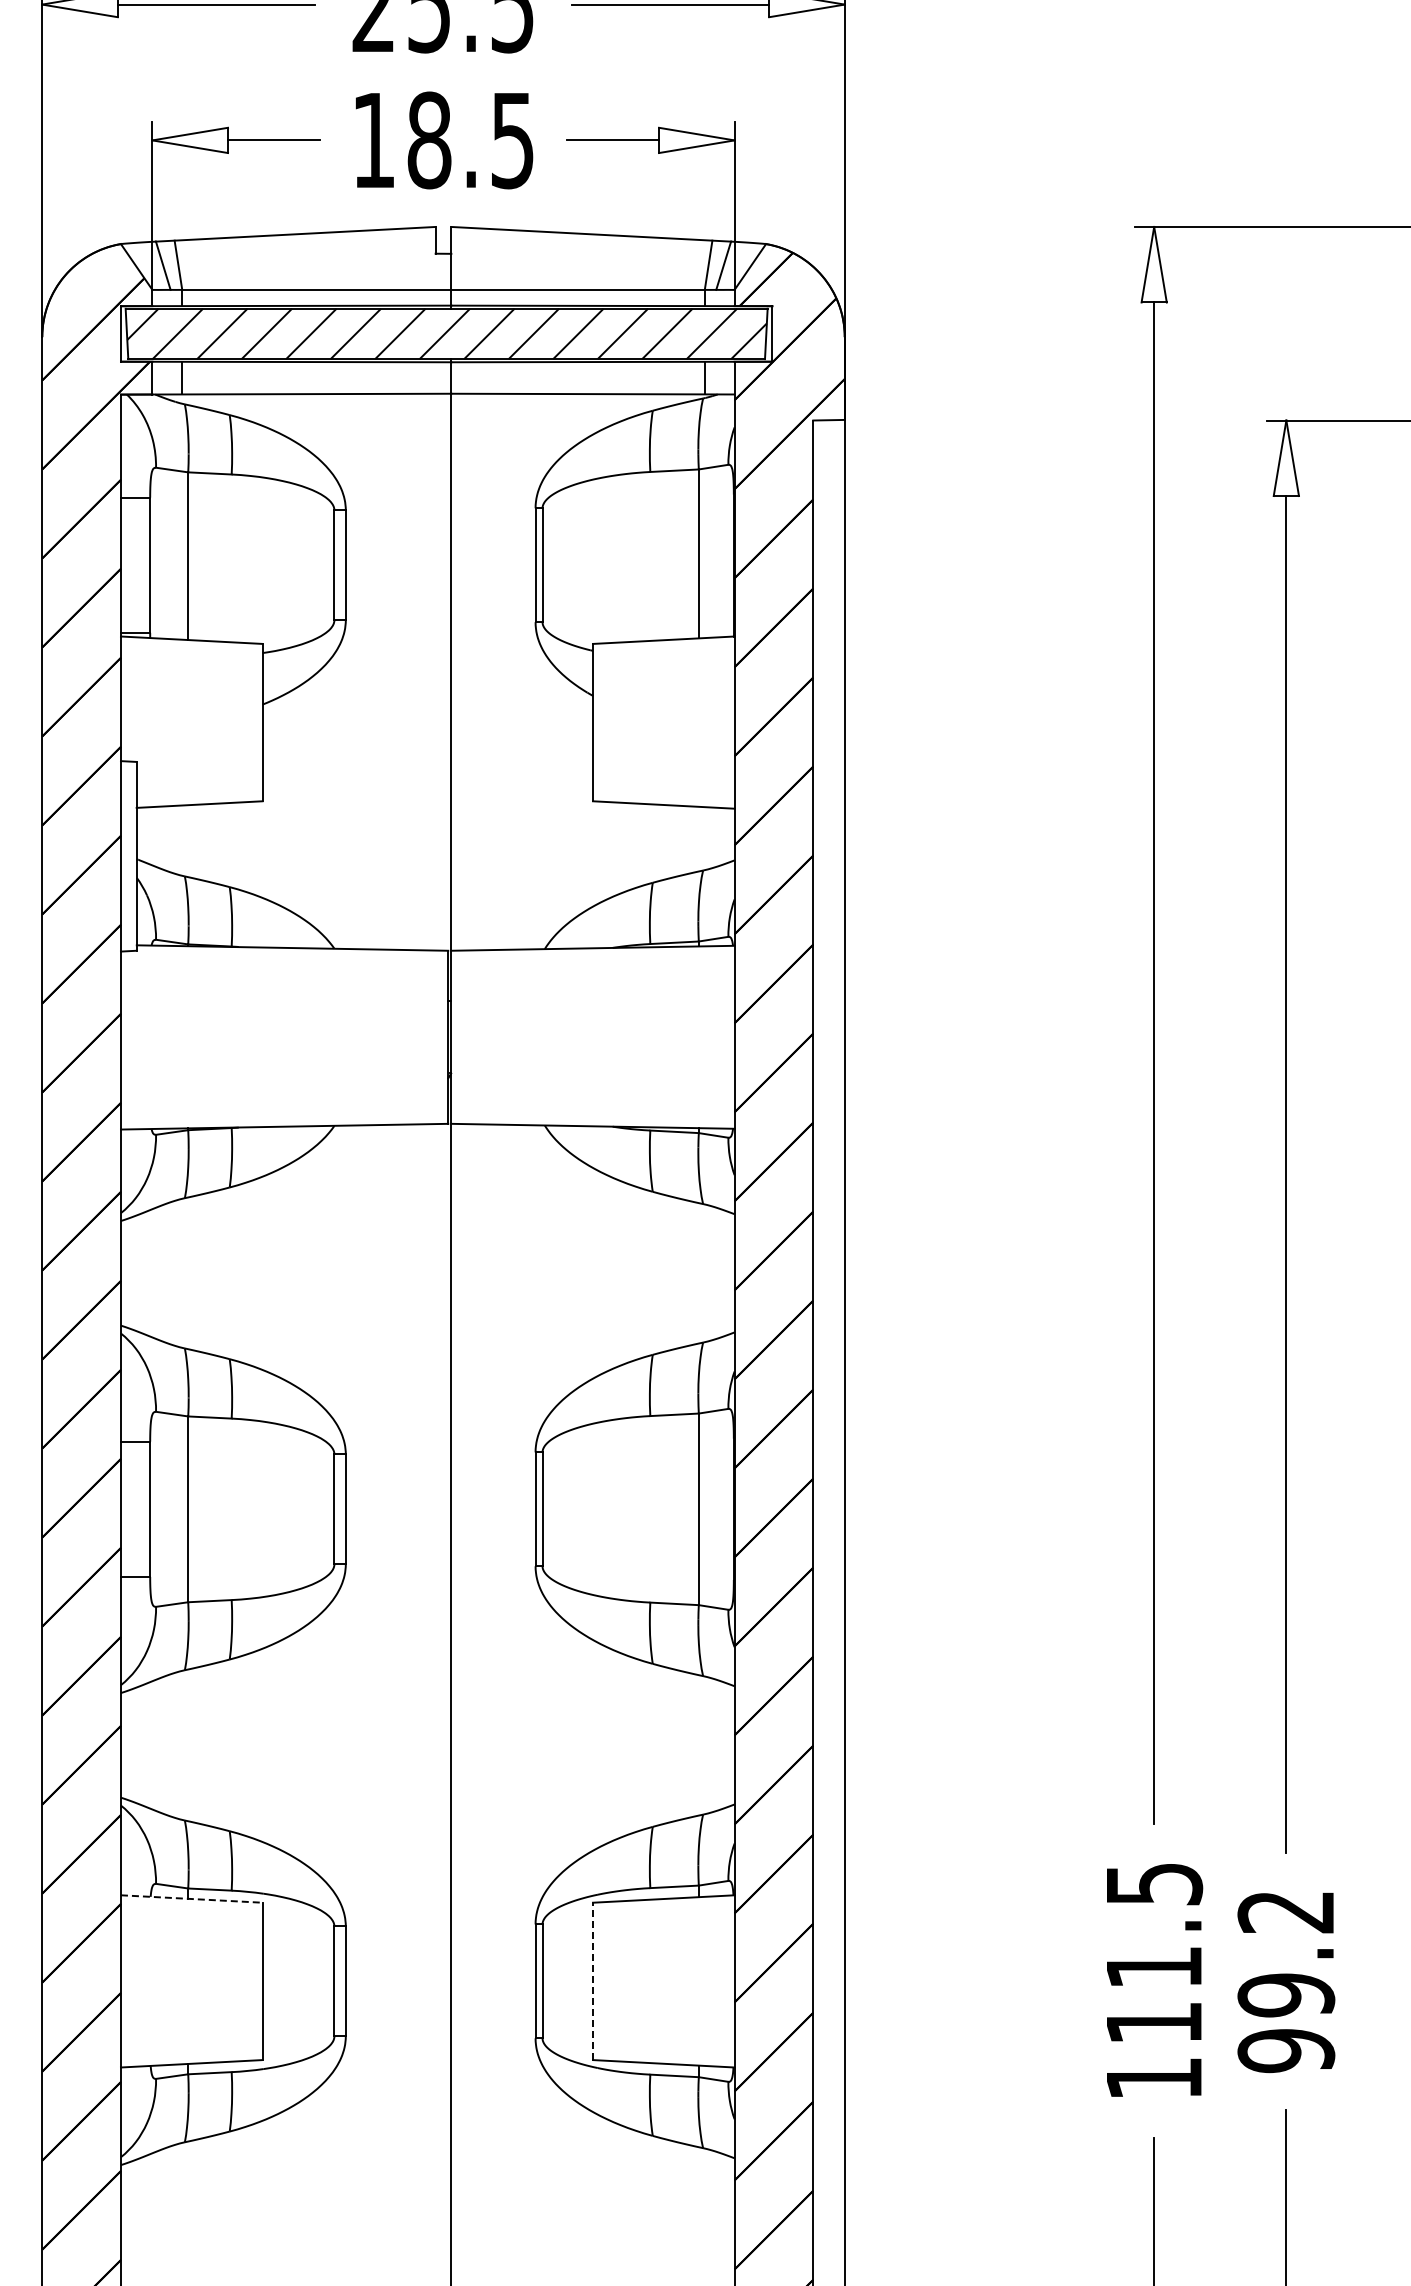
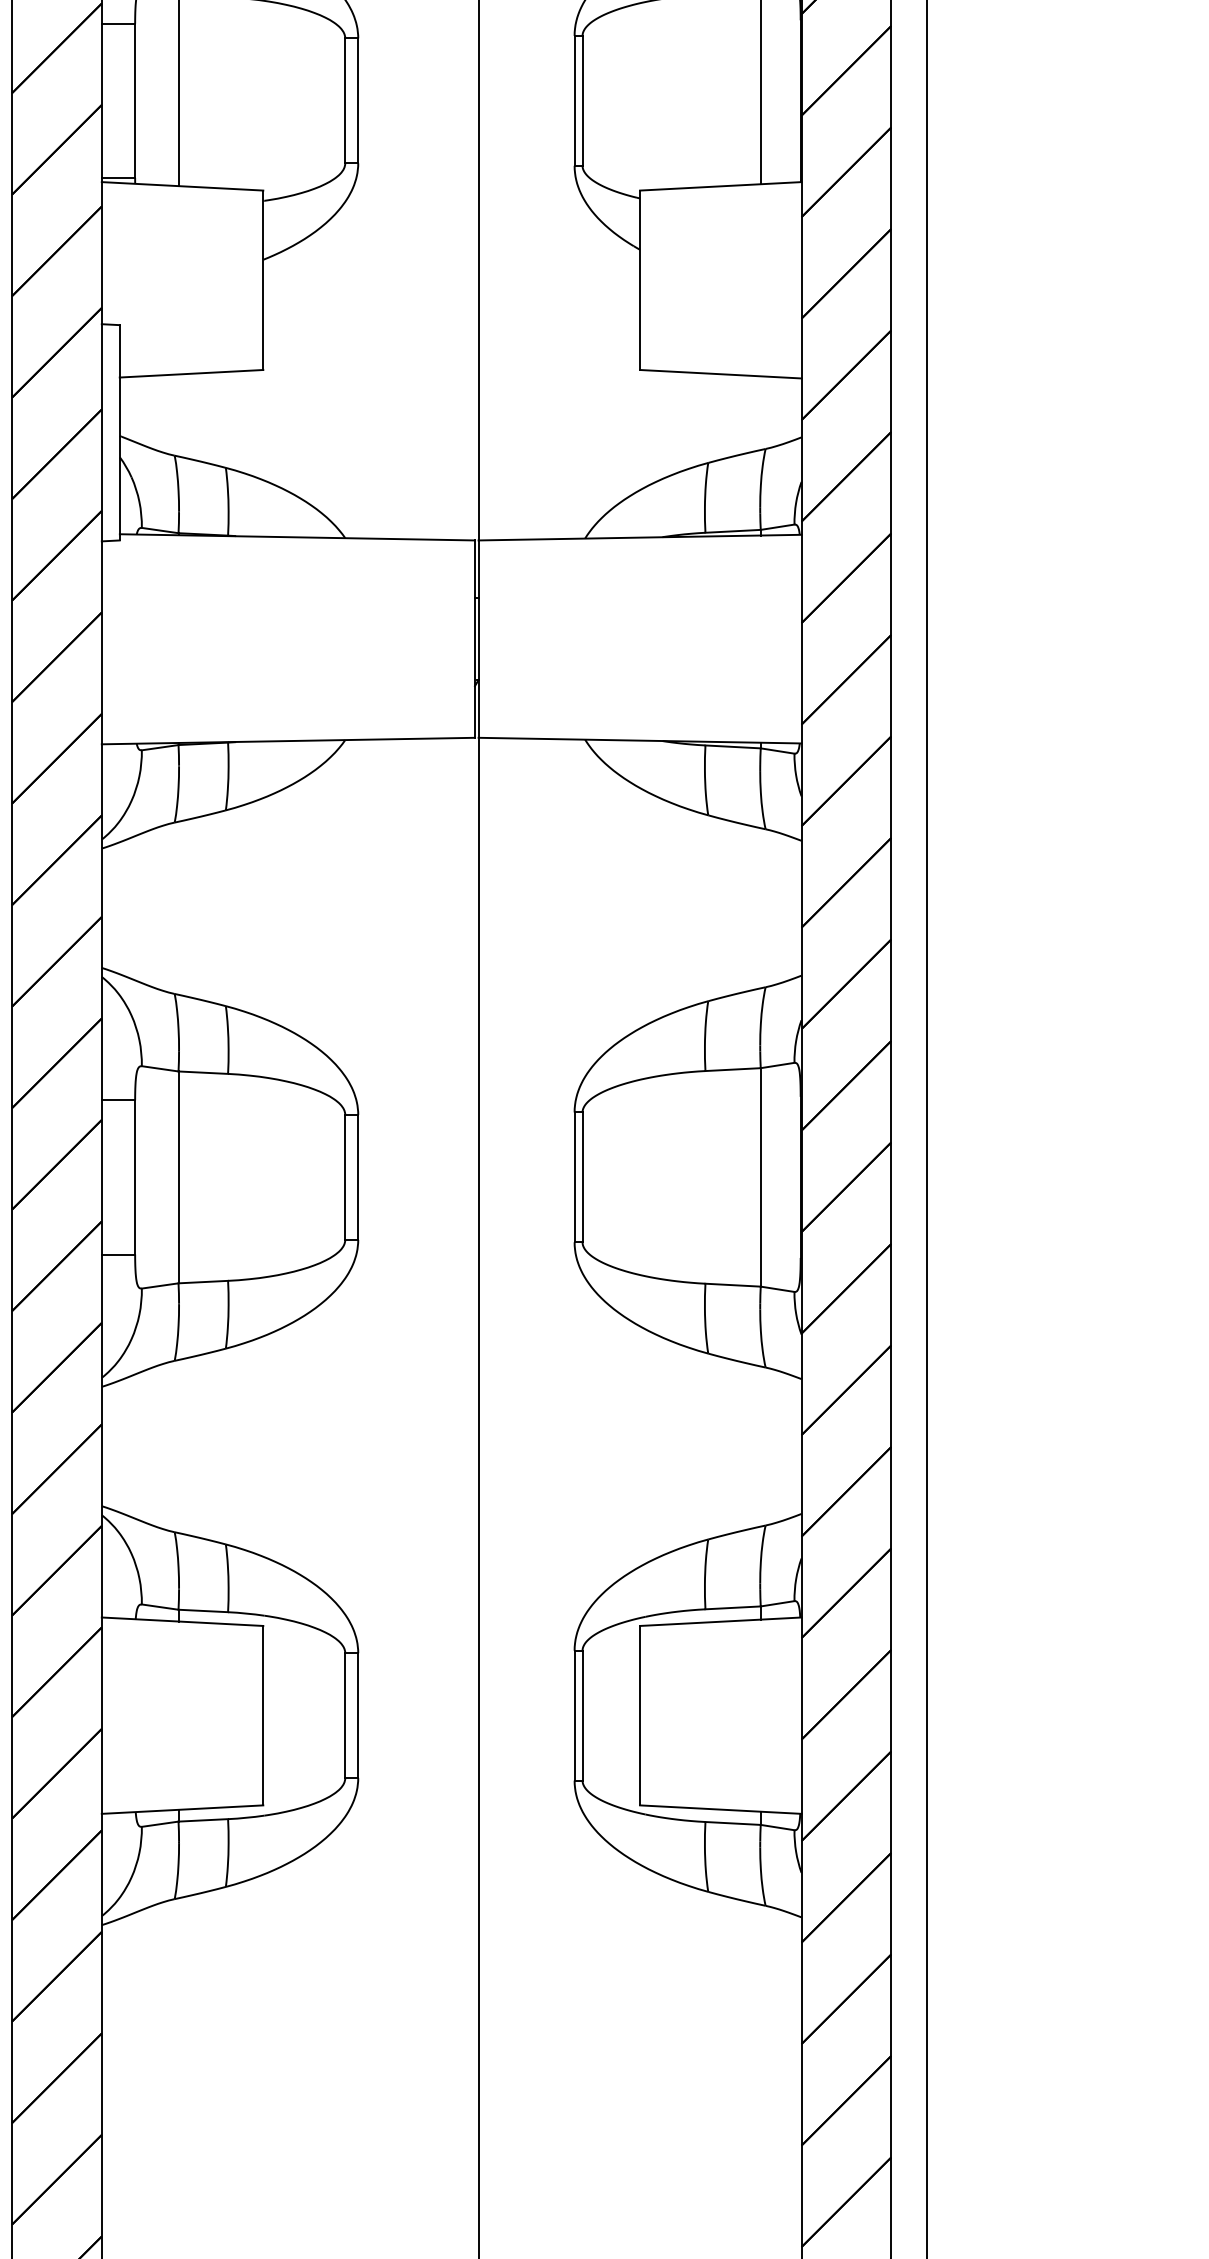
line: (191, 1899) -> (182, 1622), dashed -> solid
line: (592, 1981) -> (639, 1715), dashed -> solid

